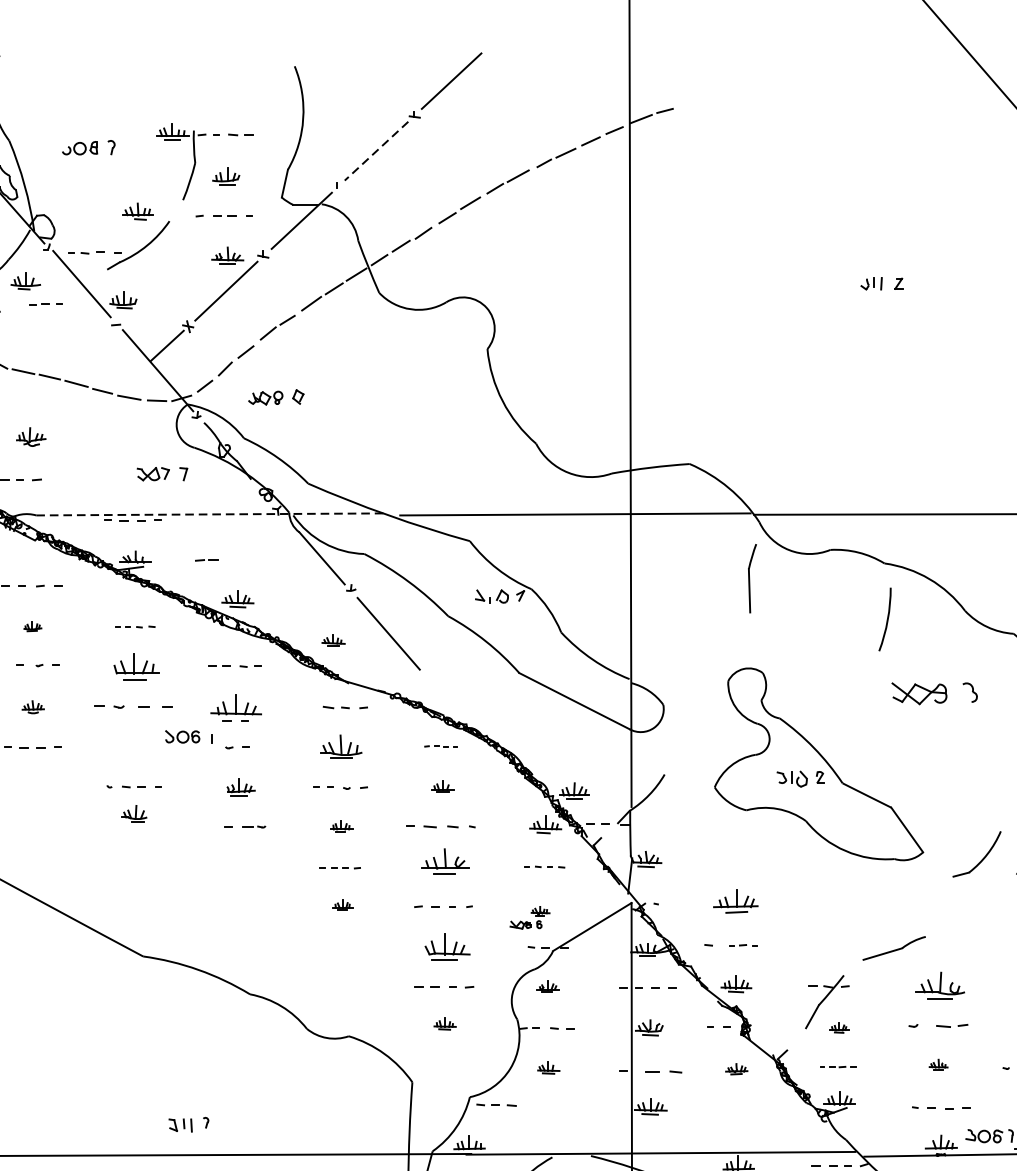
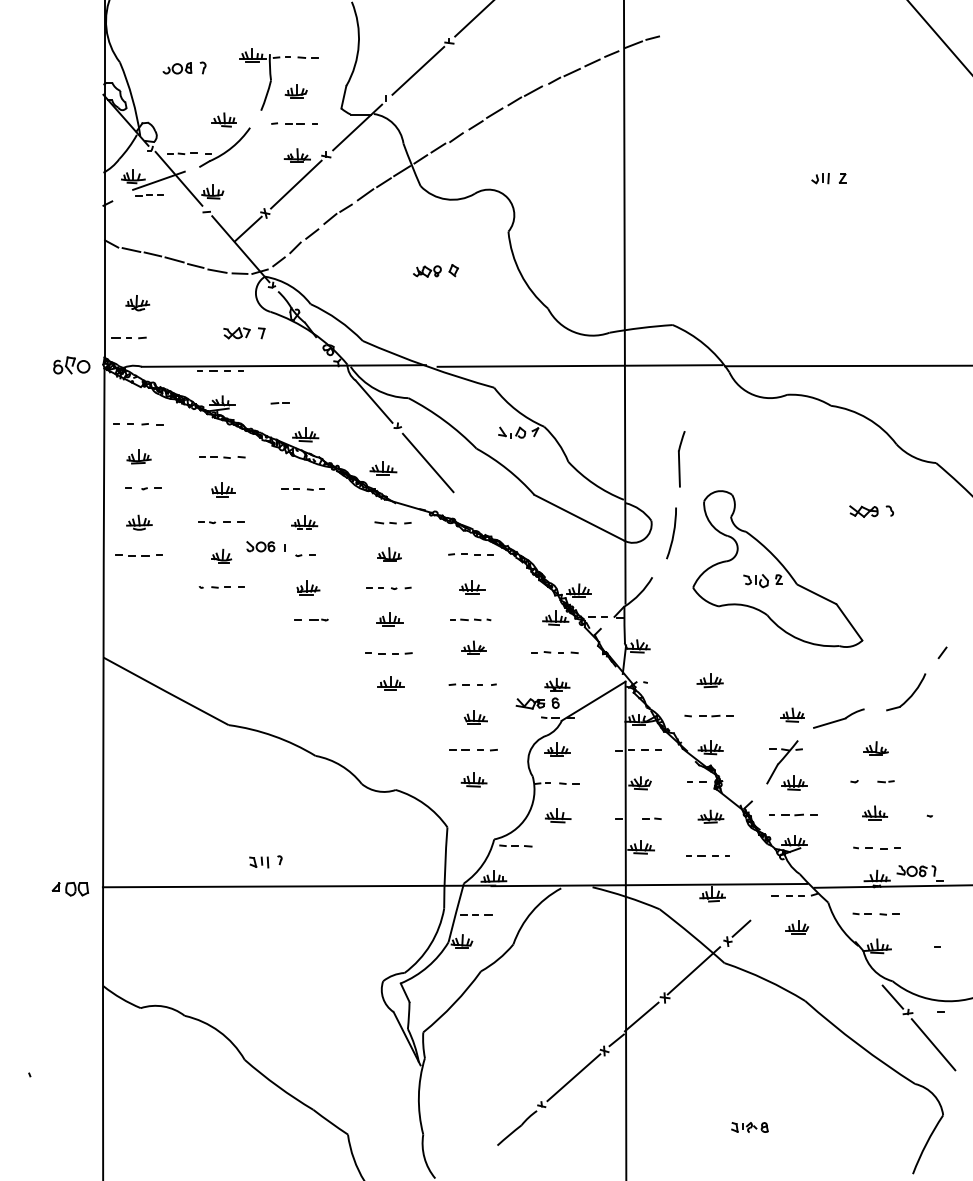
line: (375, 151) -> (417, 71), dashed -> solid
line: (56, 286) -> (158, 180), added
part: (275, 396) -> (435, 270), moved
line: (211, 513) -> (284, 365), dashed -> solid
part: (752, 579) -> (681, 459), moved
arc: (886, 619) -> (672, 533), moved
part: (32, 625) -> (138, 456), size x1.67
part: (135, 627) -> (222, 457), size x1.43
part: (333, 640) -> (383, 468), size x1.43
part: (136, 666) -> (223, 489), size x0.62
part: (934, 693) -> (871, 511), size x0.62
part: (33, 707) -> (139, 522), size x1.43
part: (134, 707) -> (221, 522), size x0.71
part: (236, 707) -> (304, 522), size x0.62
part: (341, 746) -> (389, 554), size x0.71
part: (440, 746) -> (470, 554), size x1.67
part: (443, 787) -> (472, 587), size x1.43
part: (134, 812) -> (221, 555), moved
part: (341, 826) -> (389, 619), size x1.43
part: (440, 826) -> (470, 619), size x0.71
part: (977, 854) -> (906, 692), moved
part: (444, 860) -> (473, 647), size x0.62
part: (544, 867) -> (554, 652), size x1.43
part: (339, 868) -> (388, 653), size x1.43
part: (734, 901) -> (709, 680), size x0.71
part: (342, 905) -> (390, 683), size x1.67
part: (529, 917) -> (542, 693), size x1.67
part: (837, 943) -> (792, 714), added
part: (743, 944) -> (716, 715), size x1.43
part: (446, 947) -> (475, 717), size x0.62
part: (939, 985) -> (875, 748), size x0.62
part: (547, 986) -> (557, 749), size x1.43
part: (444, 1023) -> (473, 779), size x1.43
part: (951, 1025) -> (885, 781), size x0.62
part: (839, 1027) -> (794, 782), size x1.67
part: (937, 1063) -> (874, 812), size x1.67
part: (838, 1066) -> (793, 814), size x1.67
part: (549, 1067) -> (558, 815), size x1.43
part: (736, 1068) -> (710, 816), size x1.43
part: (663, 1071) -> (651, 818), size x0.62
line: (729, 1116) -> (705, 855), added

